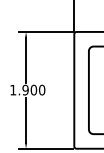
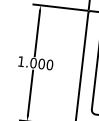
text: (25, 90) -> (33, 63), 1.900 -> 1.000

